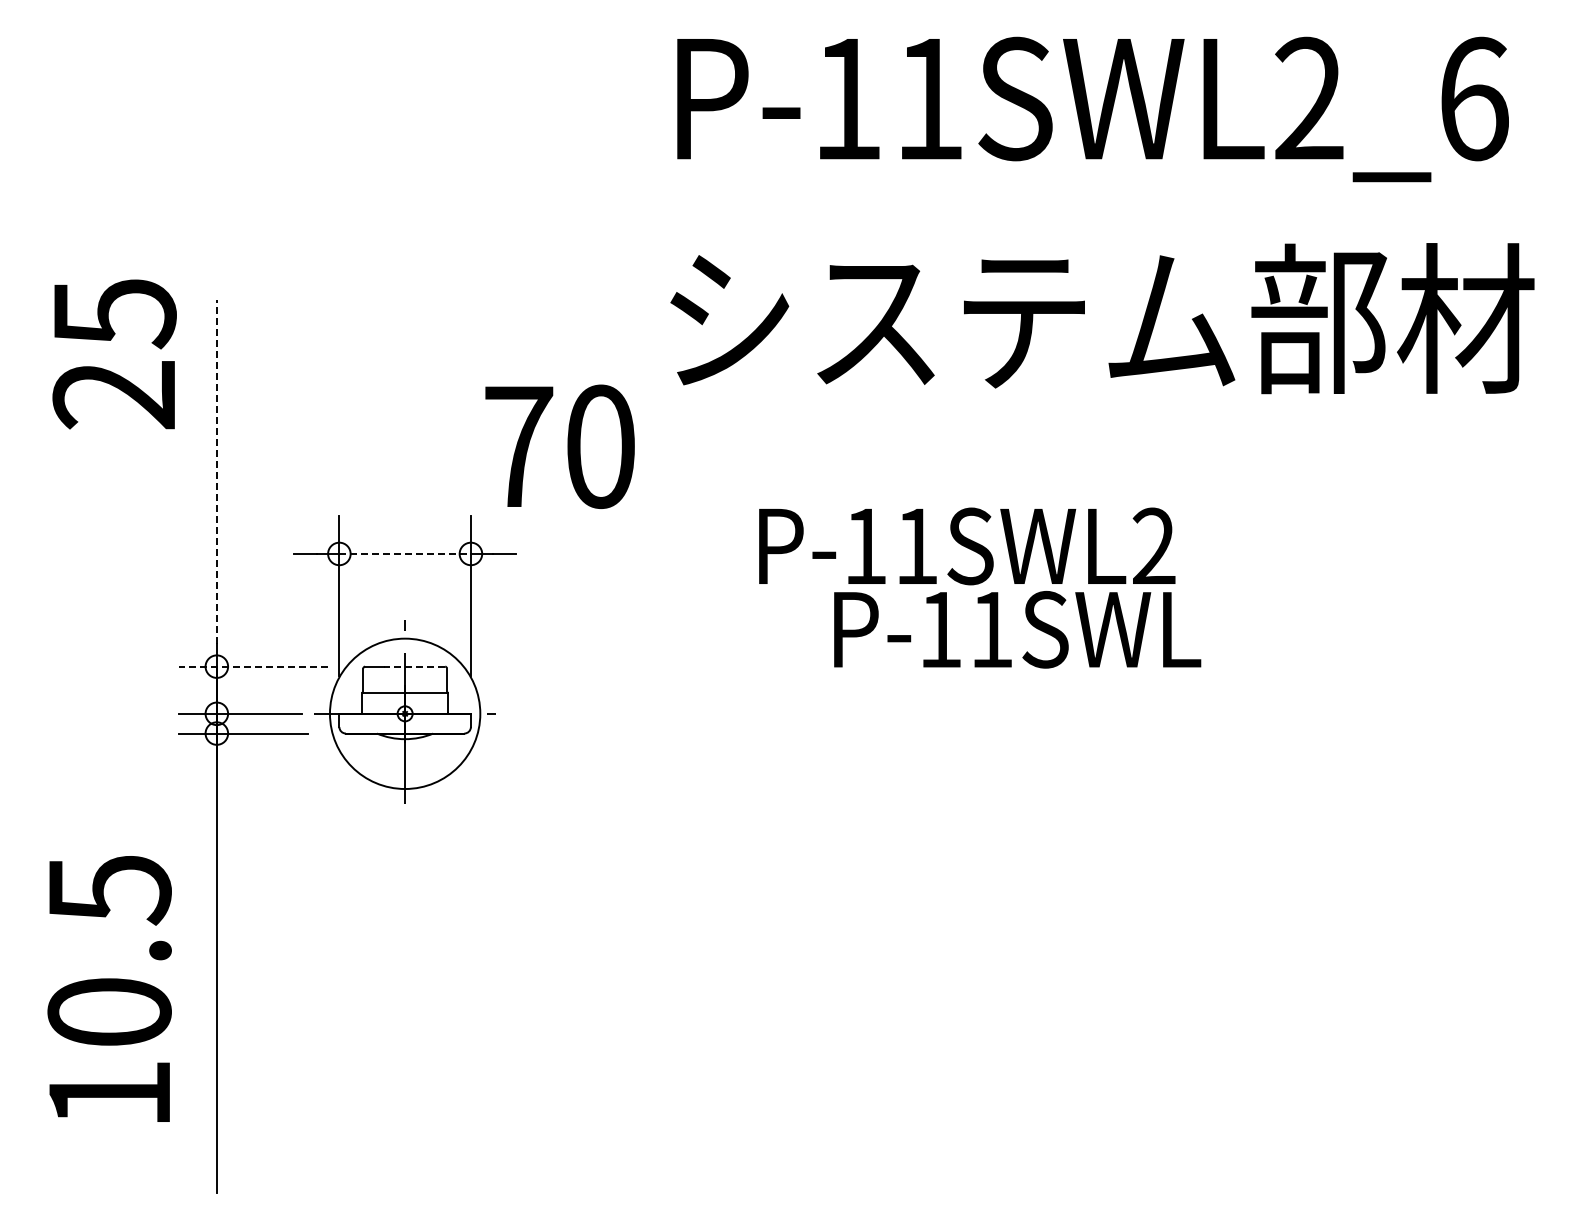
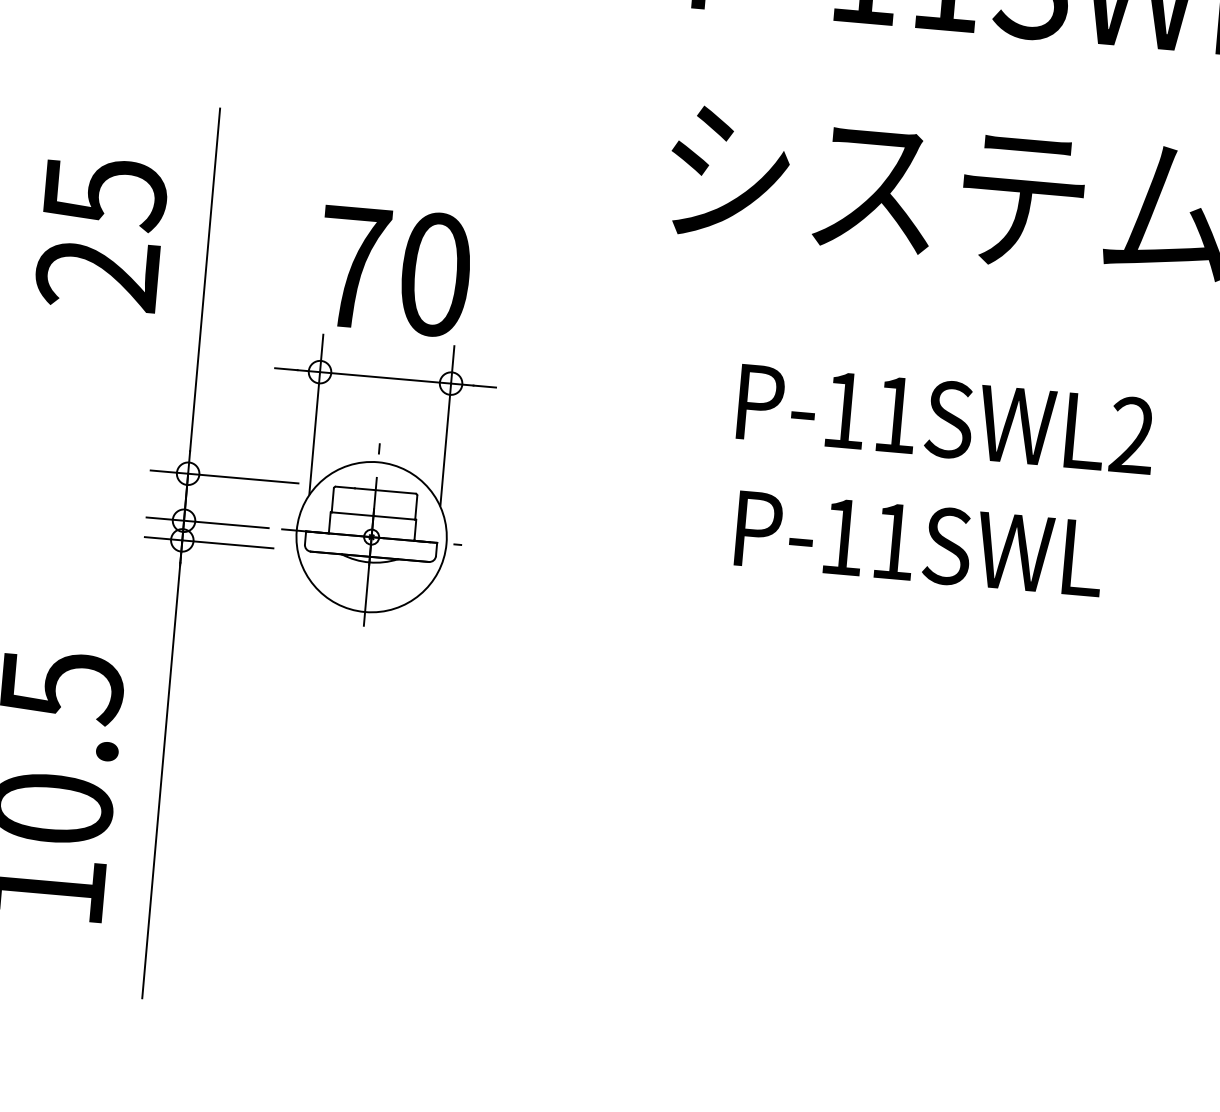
text: (114, 354) -> (101, 234), moved
text: (559, 446) -> (394, 270), moved
line: (216, 471) -> (204, 279), dashed -> solid
line: (405, 553) -> (385, 377), dashed -> solid
text: (1017, 629) -> (919, 543), moved
line: (252, 666) -> (223, 476), dashed -> solid
line: (414, 666) -> (385, 490), dashed -> solid

